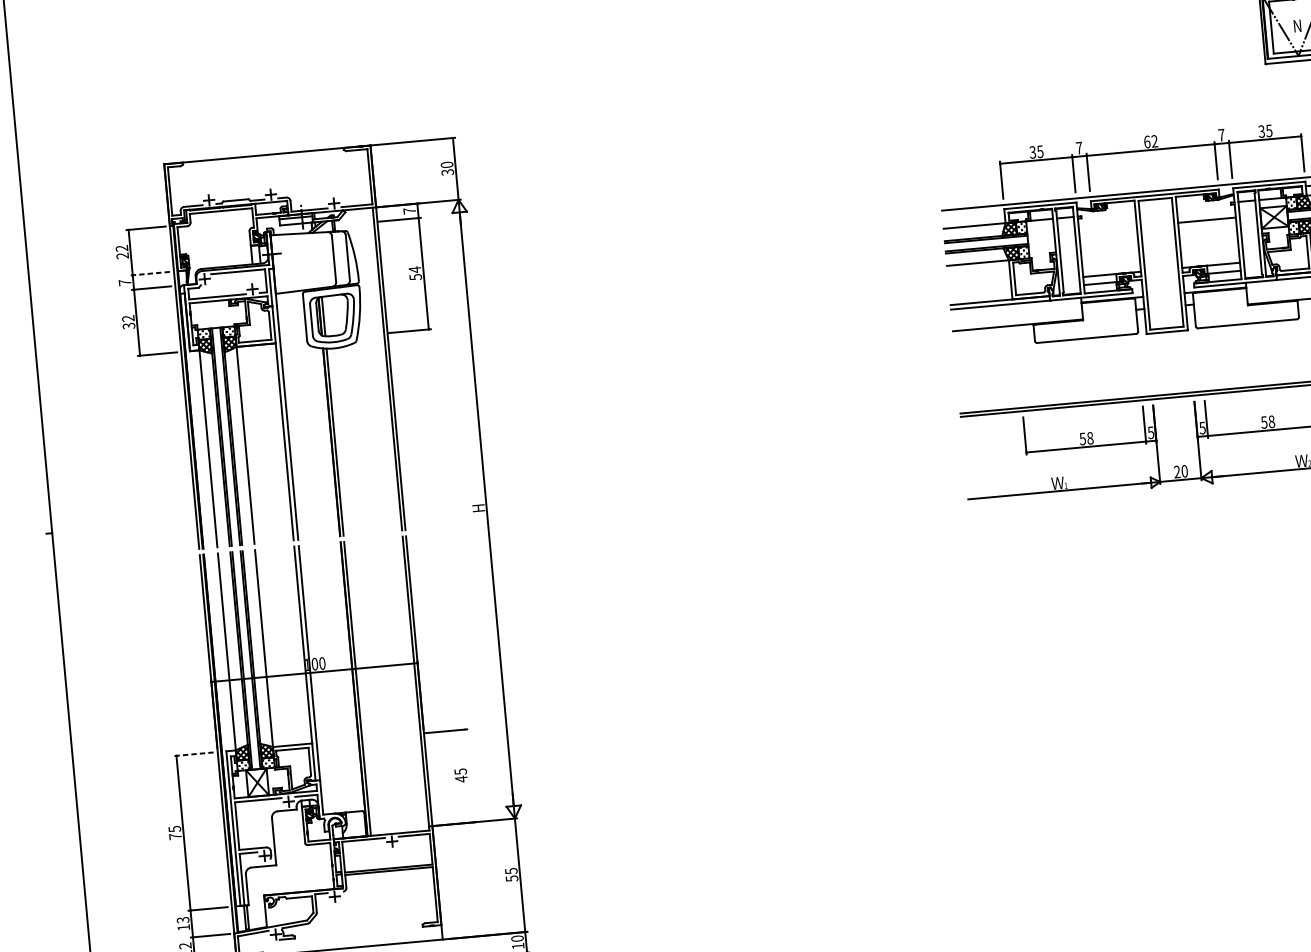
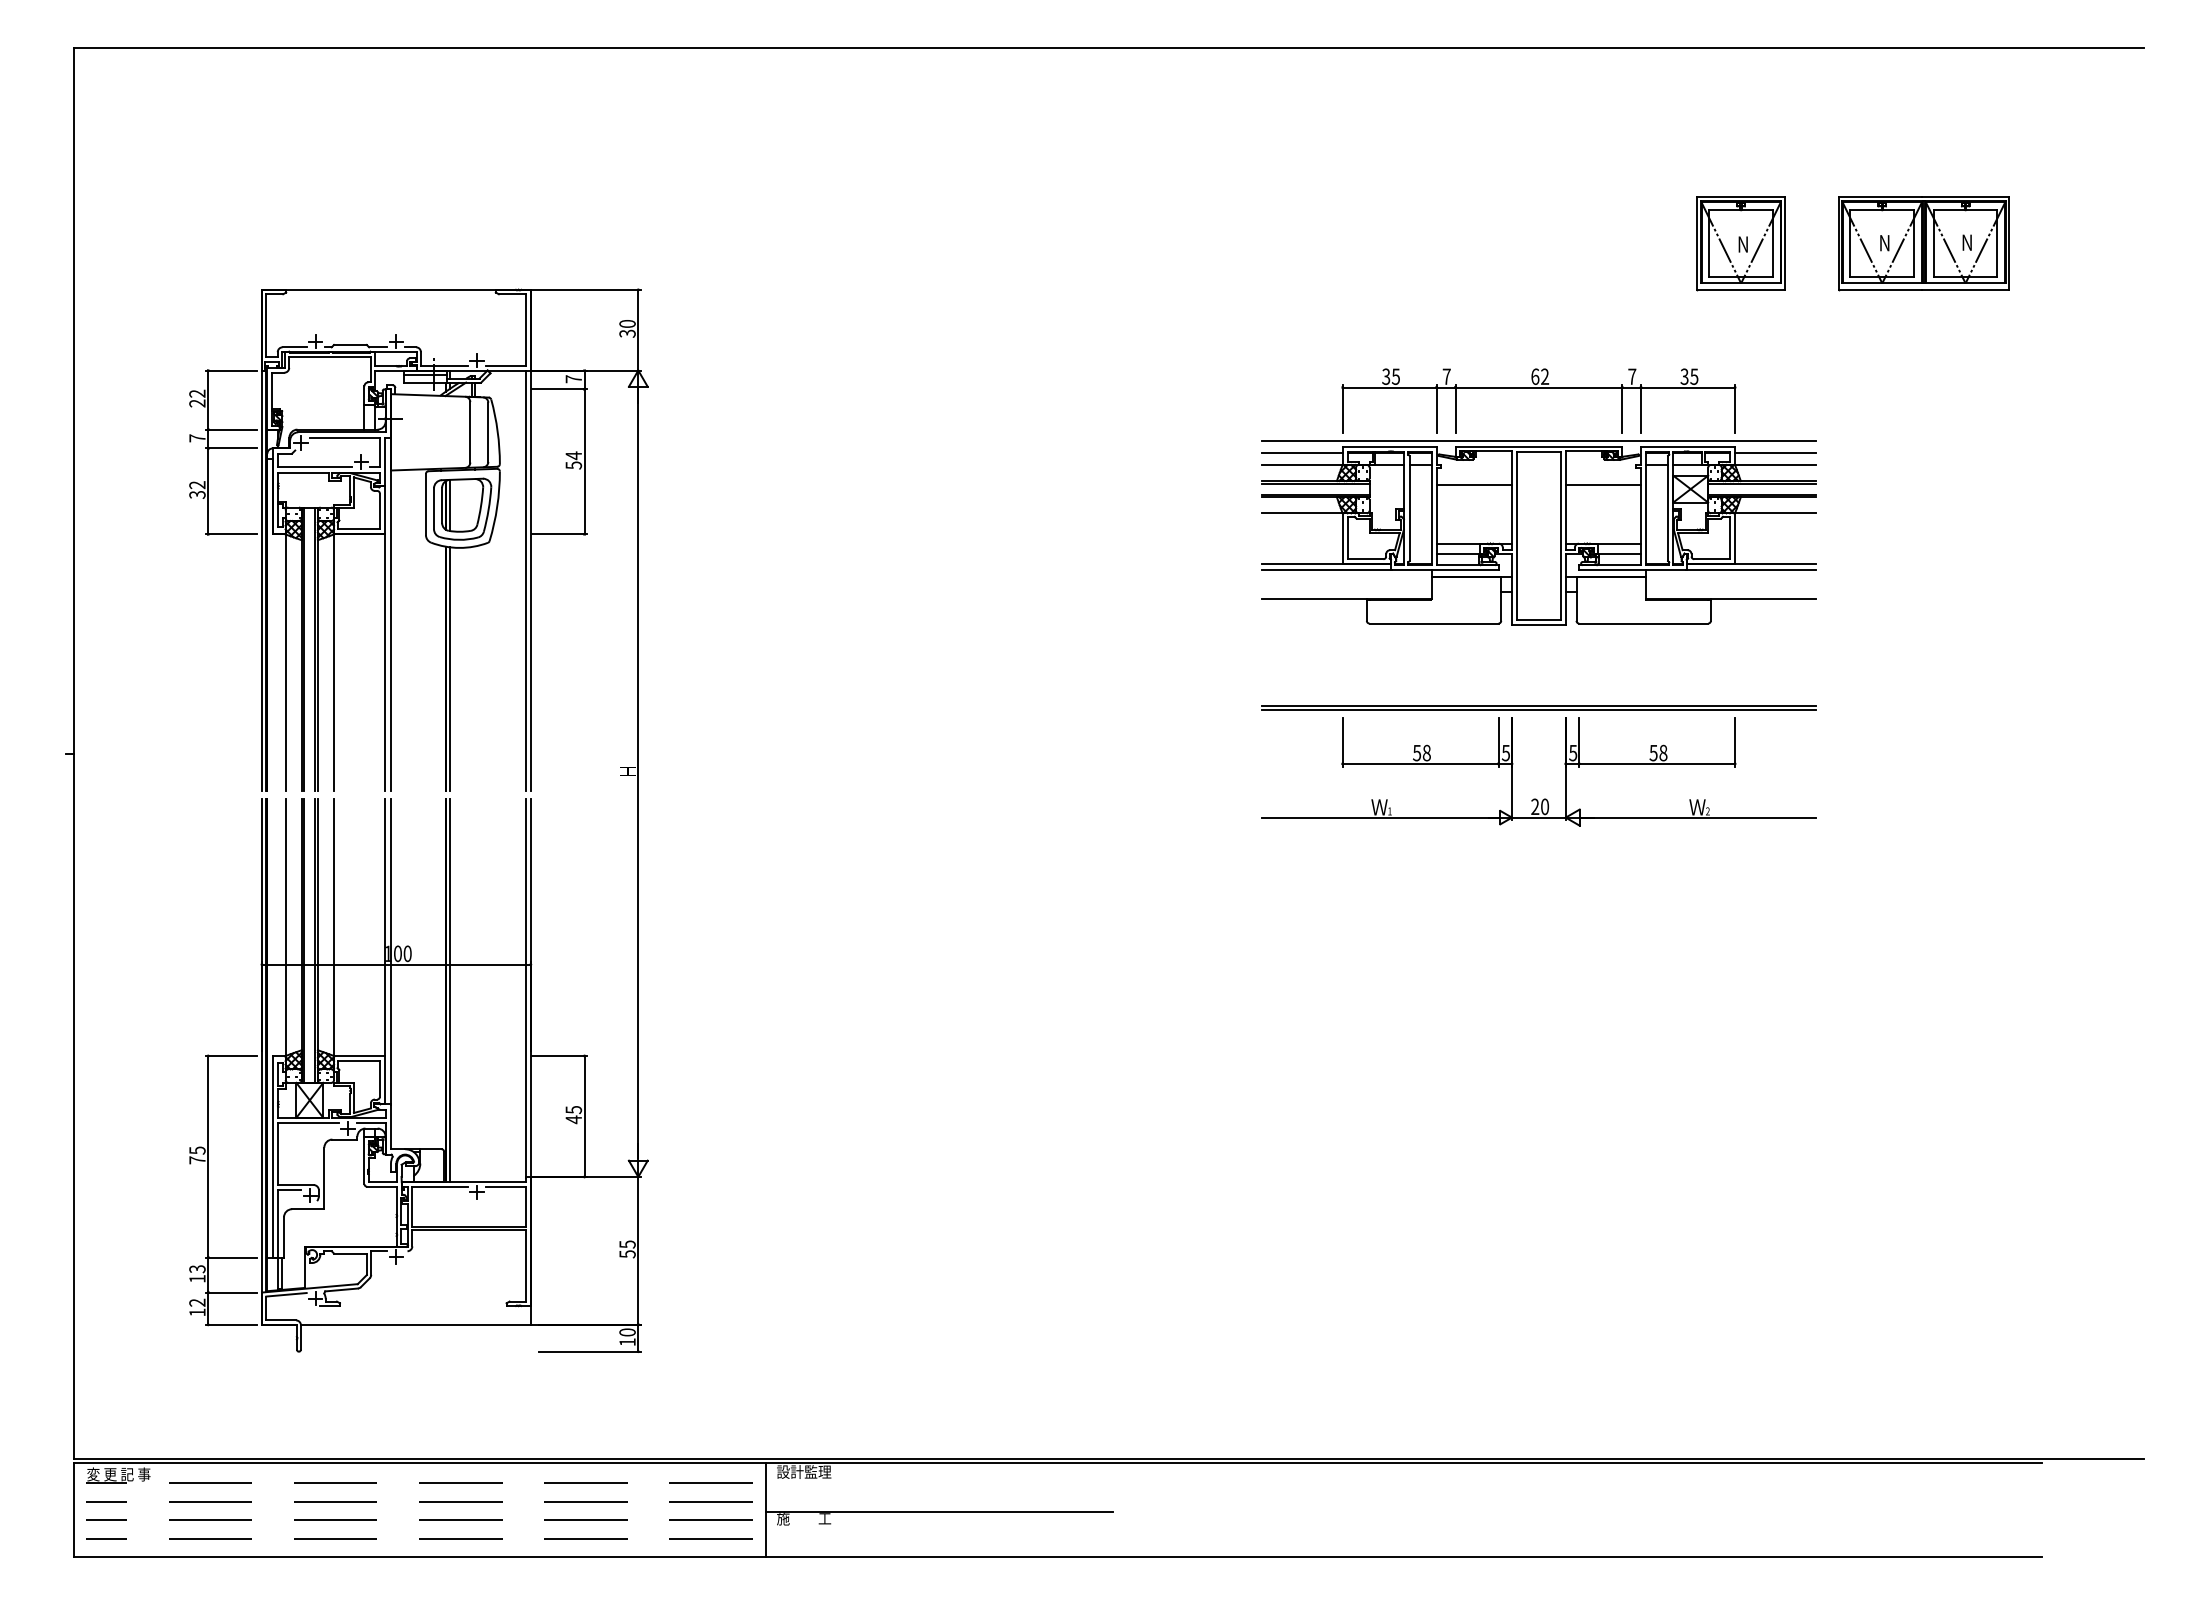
line: (973, 216) -> (1301, 452), added
line: (1107, 229) -> (1473, 484), added
line: (150, 273) -> (231, 429), dashed -> solid
line: (194, 753) -> (231, 1055), dashed -> solid
line: (469, 775) -> (584, 1115), added

